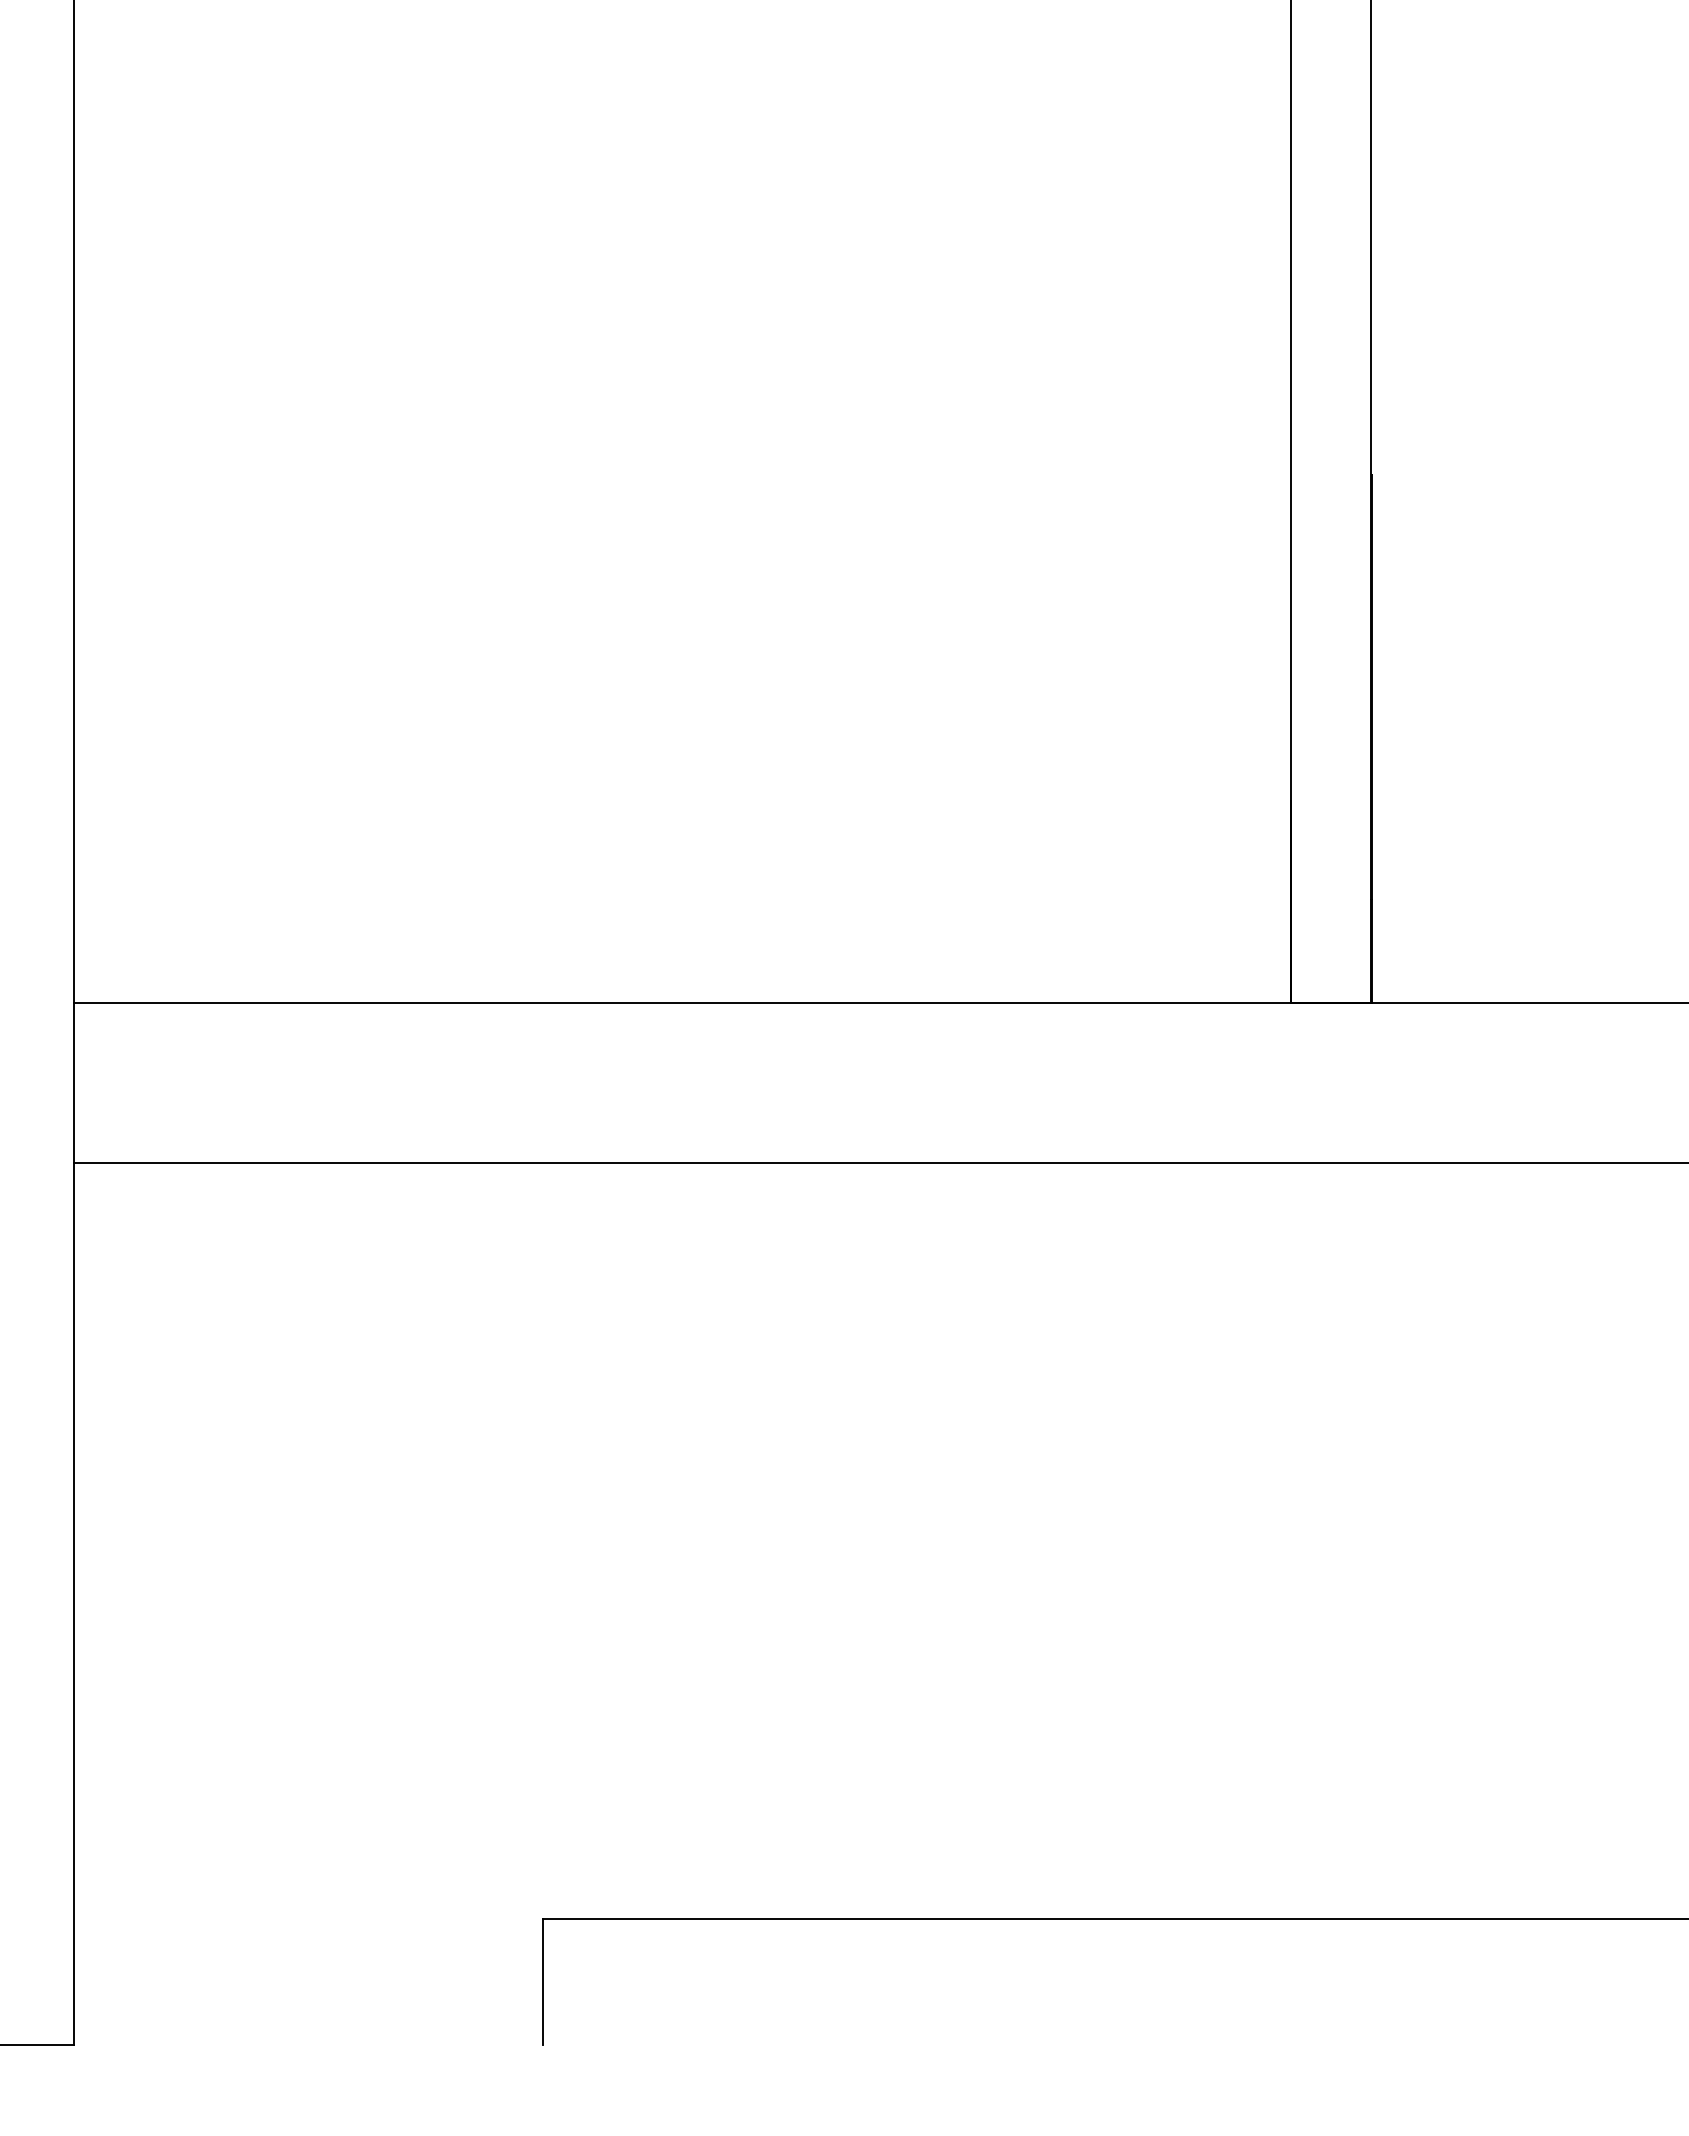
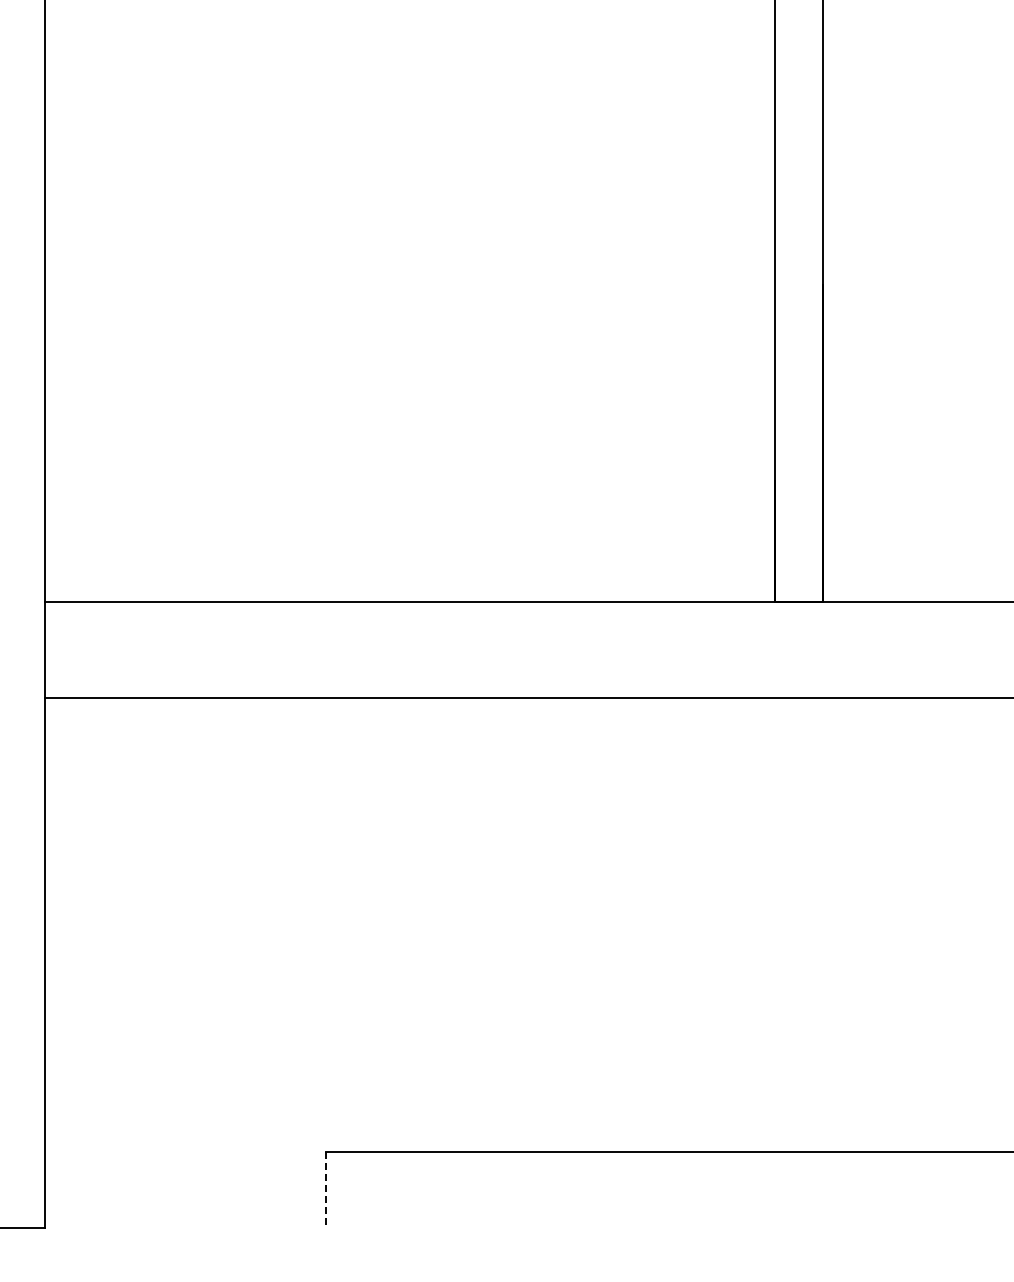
line: (542, 1981) -> (325, 1189), solid -> dashed

